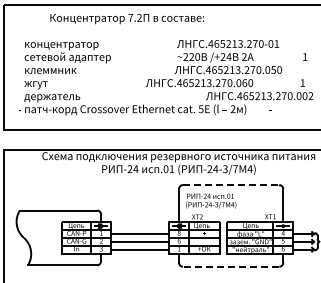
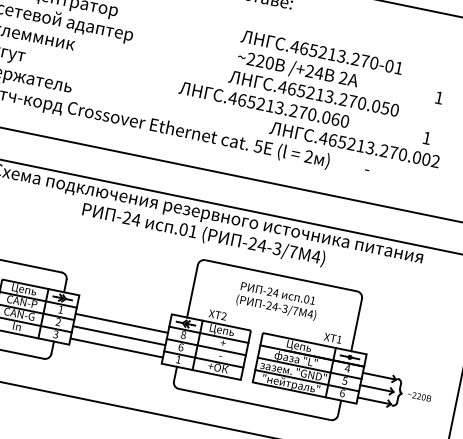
line: (231, 185) -> (281, 276), dashed -> solid
text: (211, 200) -> (278, 300), moved
line: (230, 266) -> (253, 403), dashed -> solid

